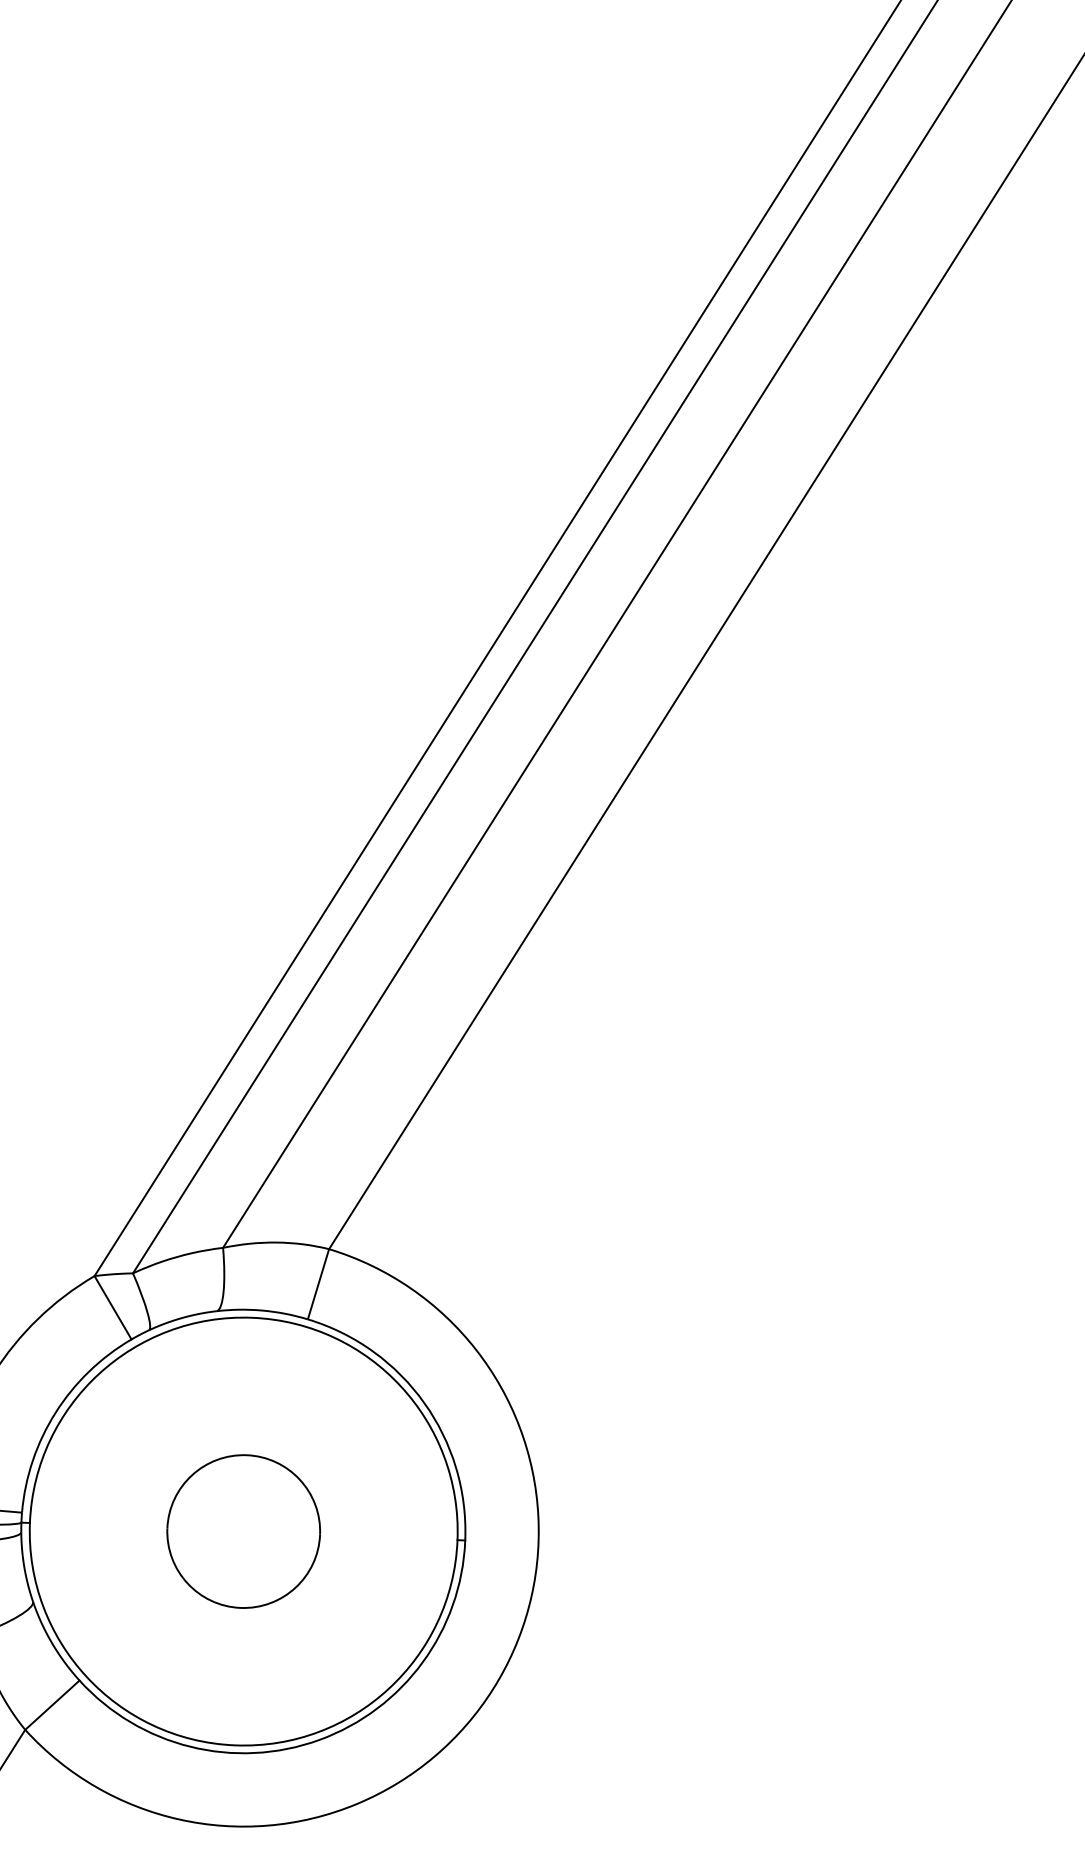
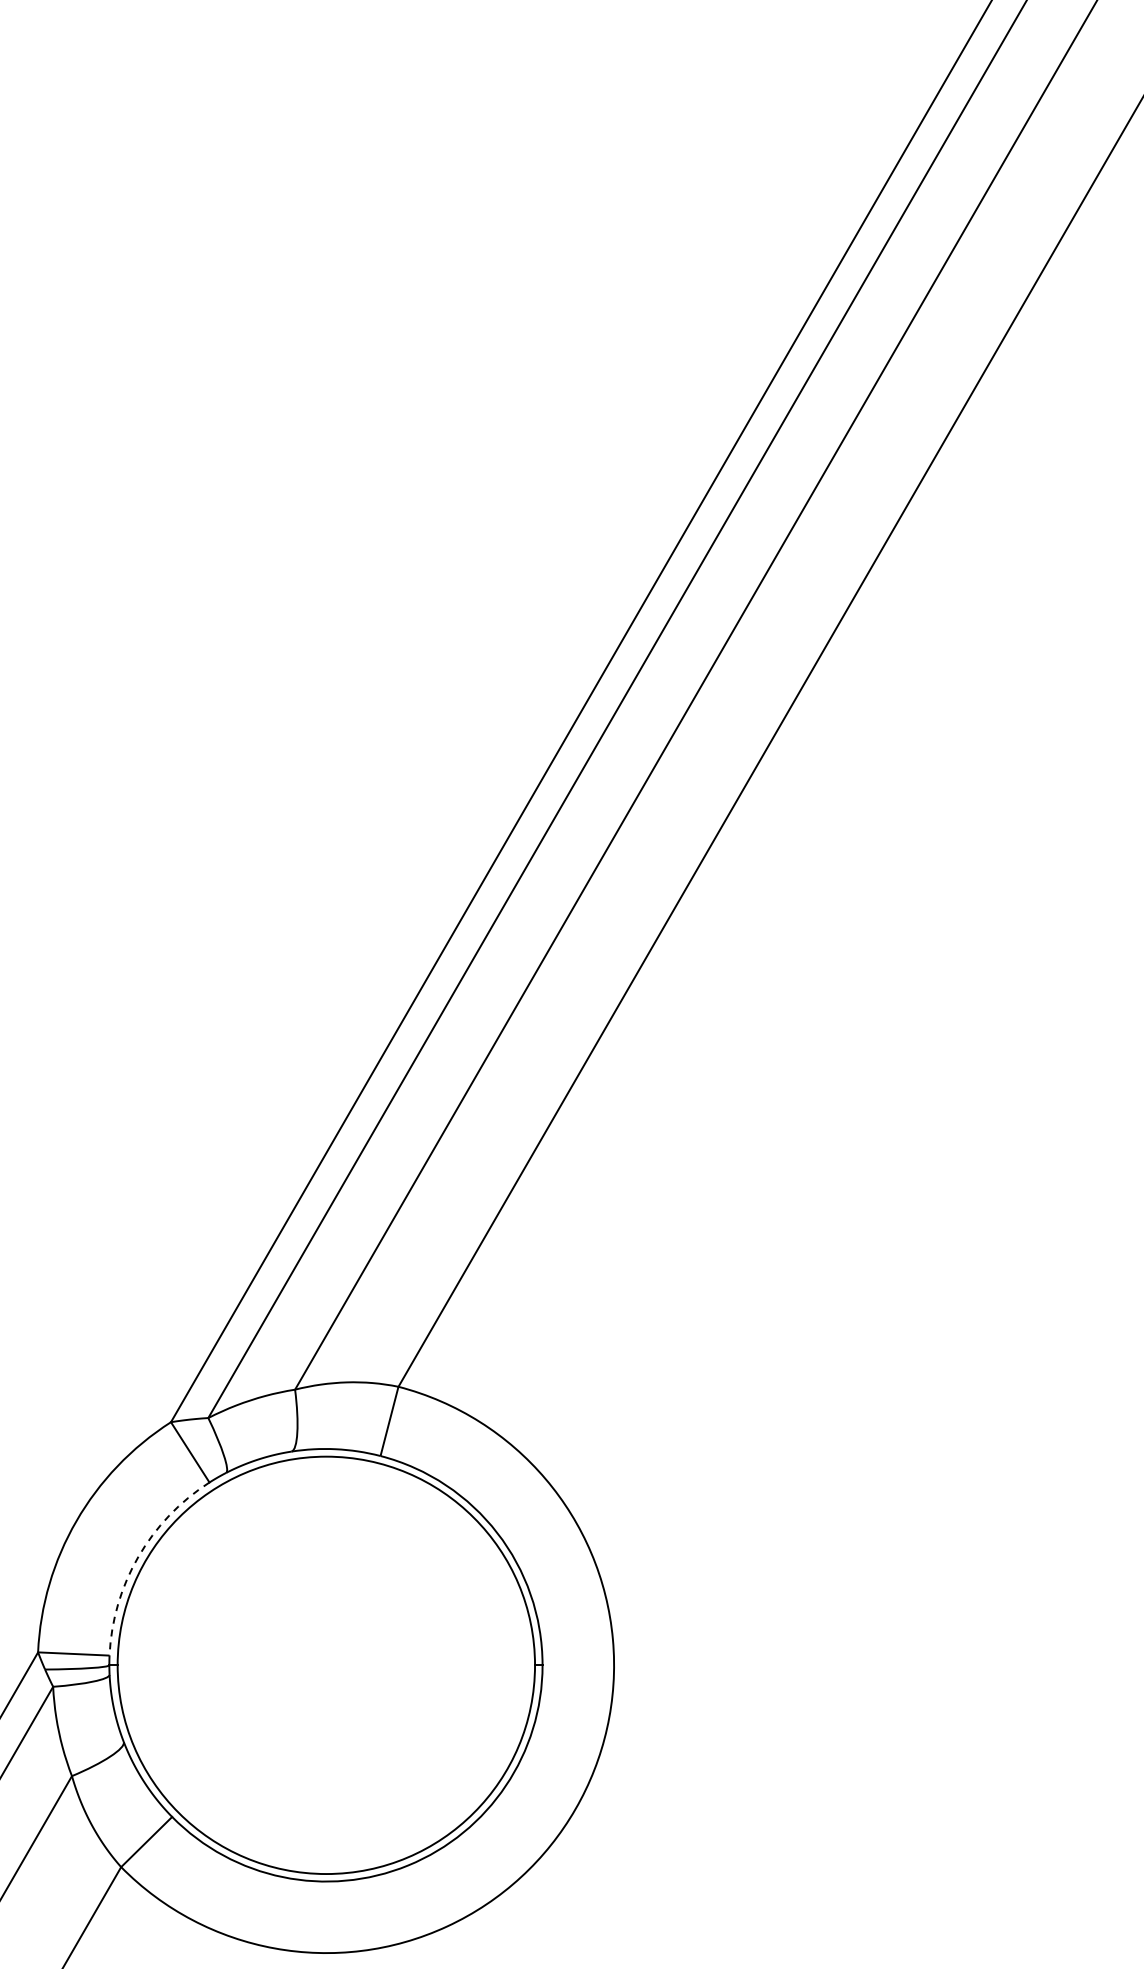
arc: (55, 1412) -> (138, 1556), solid -> dashed
part: (242, 1530) -> (325, 1664), removed

